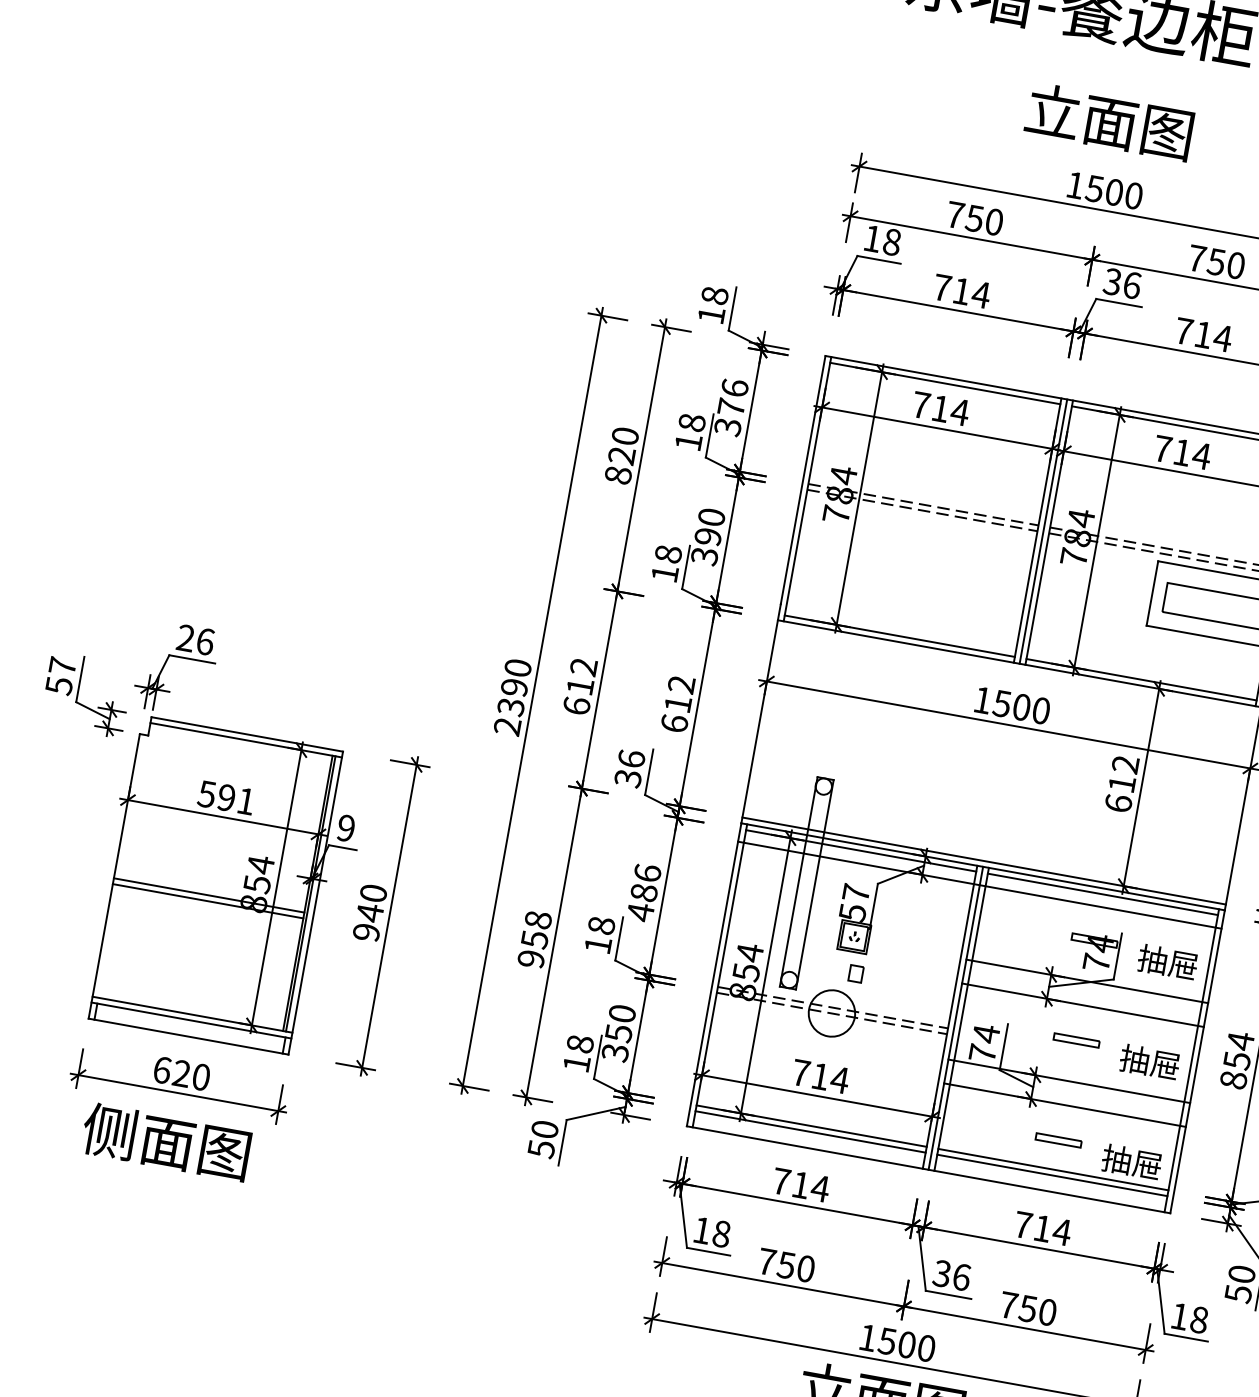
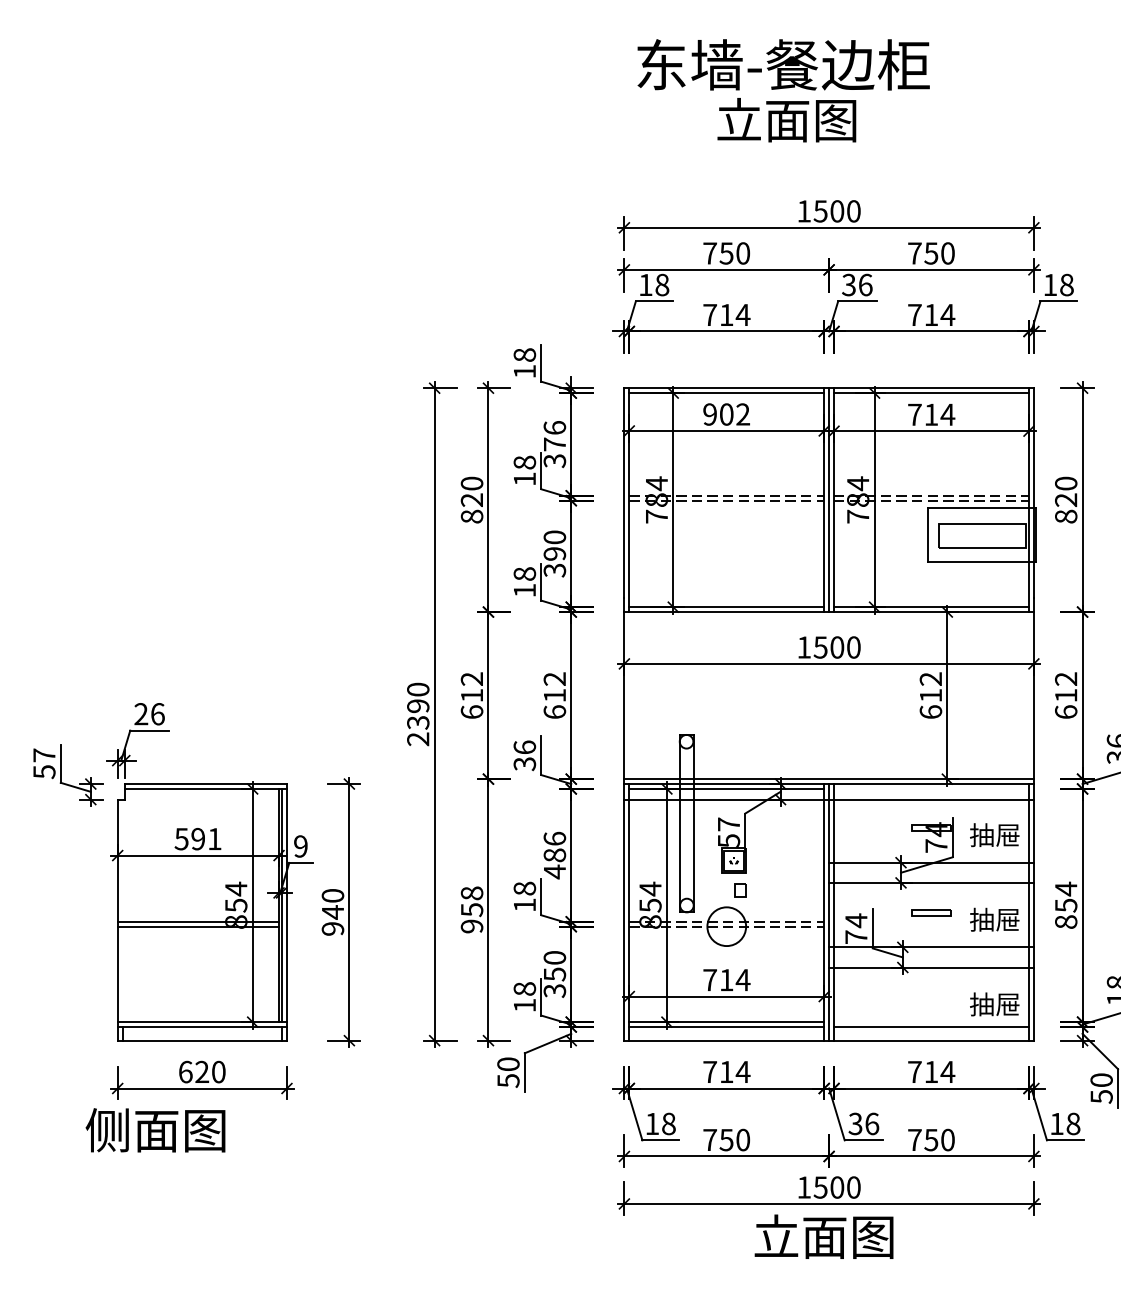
text: (1109, 122) -> (786, 120), moved
text: (940, 408) -> (726, 414), 714 -> 902
line: (1103, 893) -> (931, 788), removed
part: (1058, 1140) -> (931, 997), removed
text: (166, 1142) -> (155, 1130), moved
line: (1053, 1170) -> (931, 1022), removed

